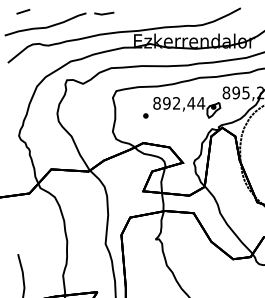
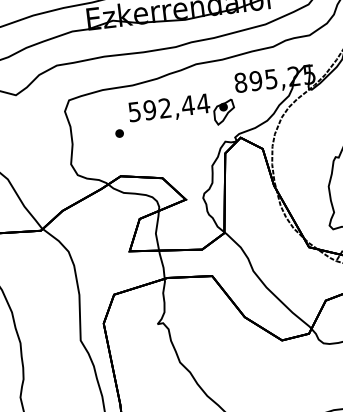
text: (156, 103) -> (133, 112), 892,44 -> 592,44

